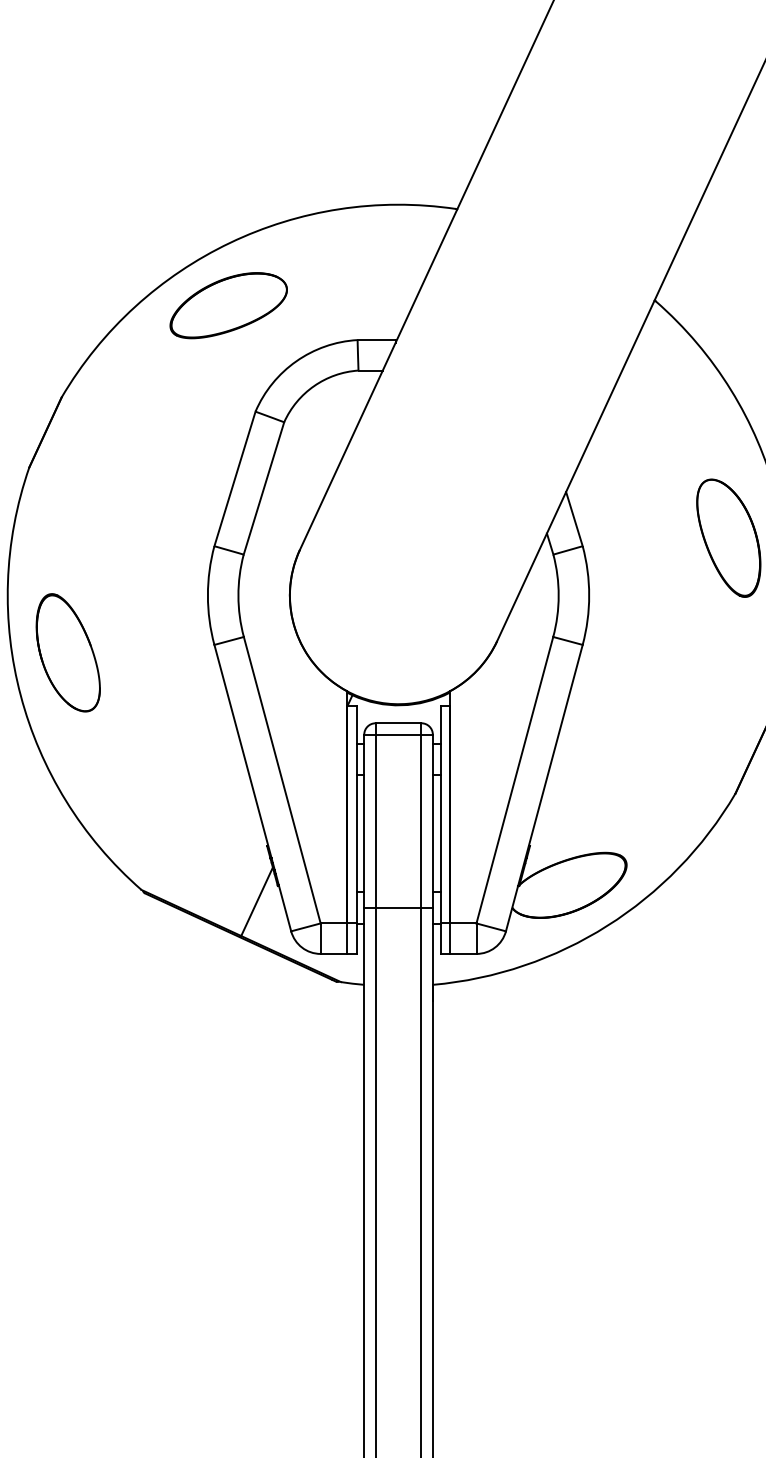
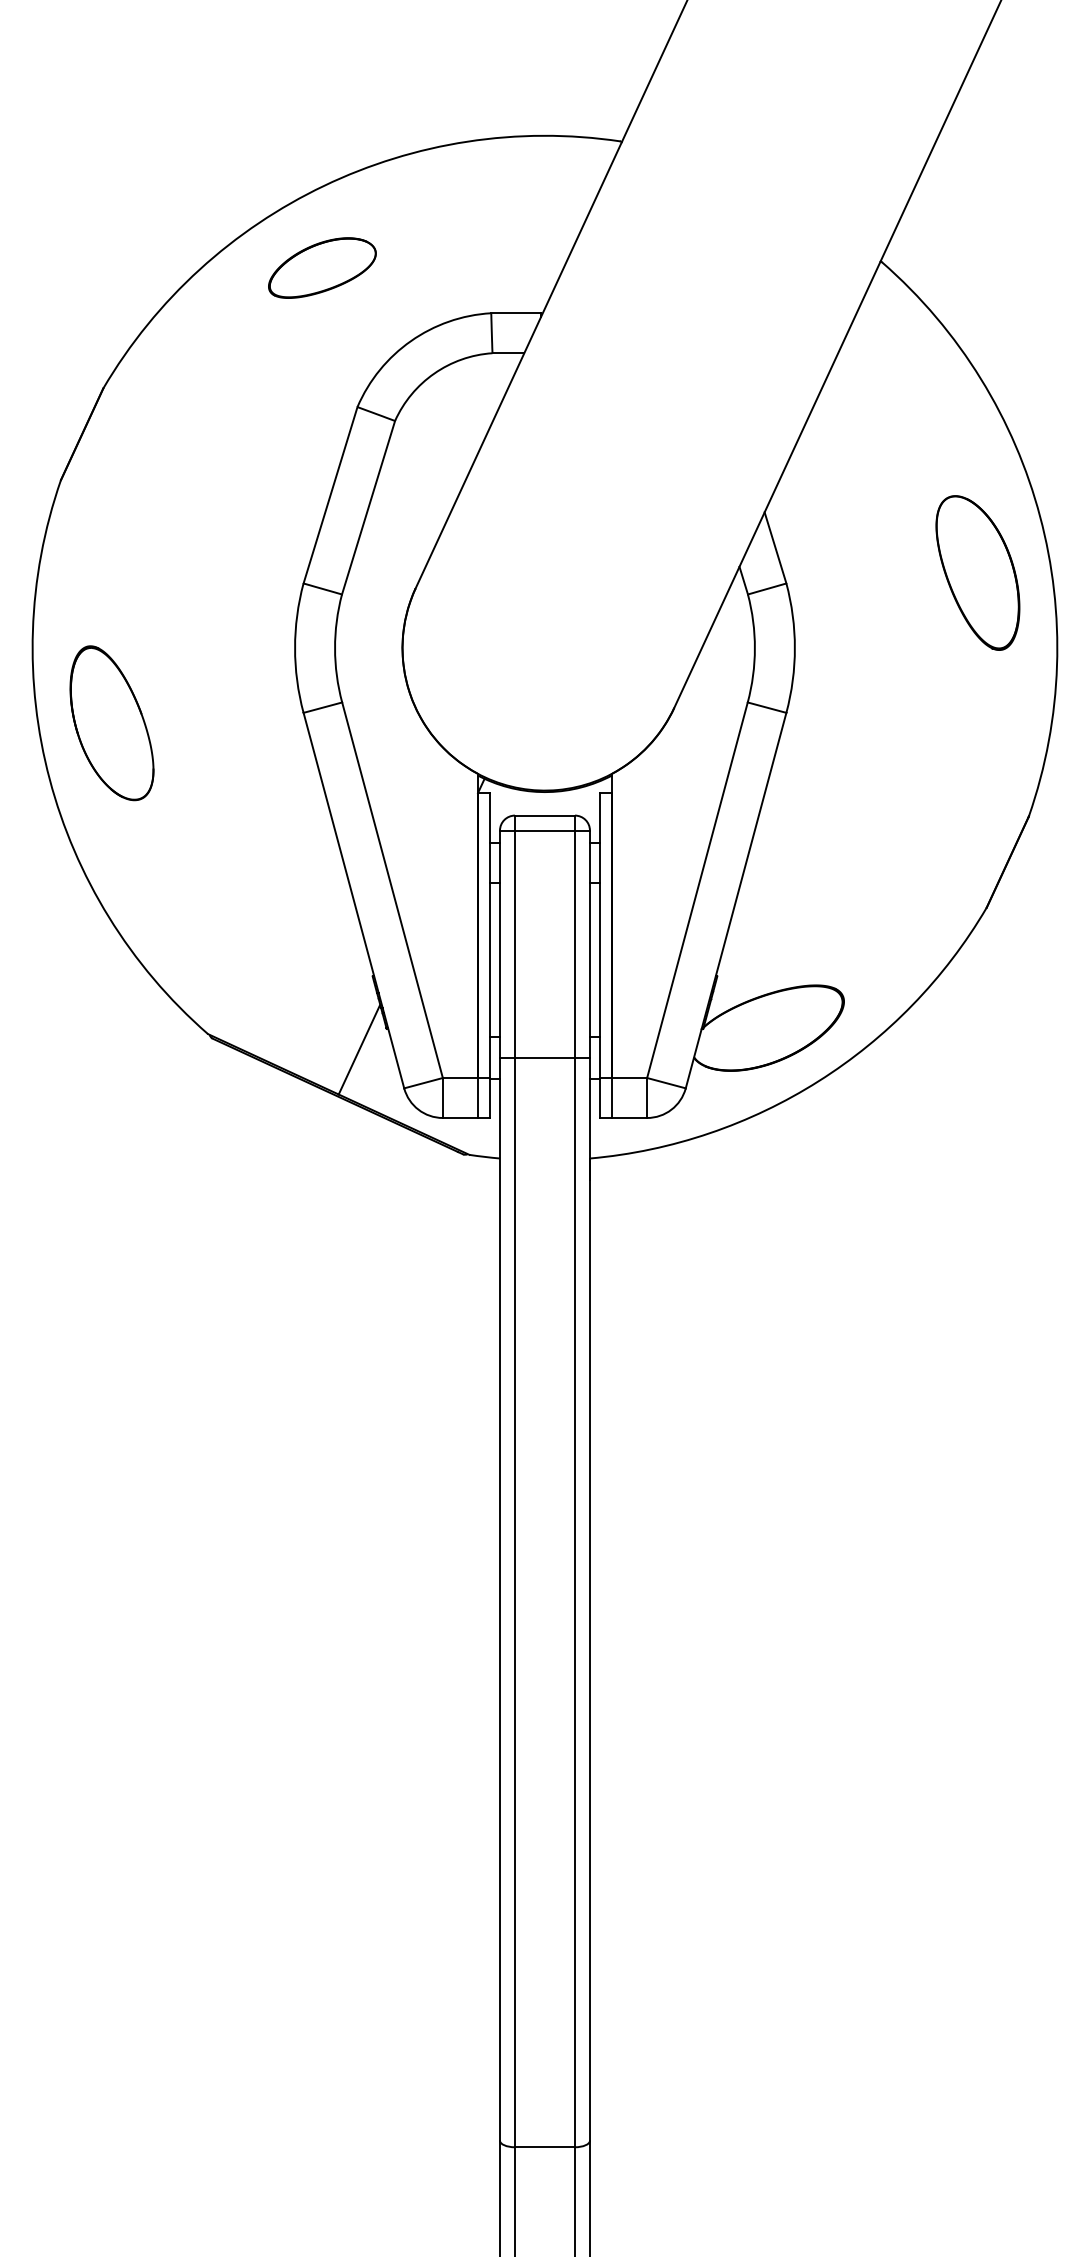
part: (228, 305) -> (322, 267), size x0.7

